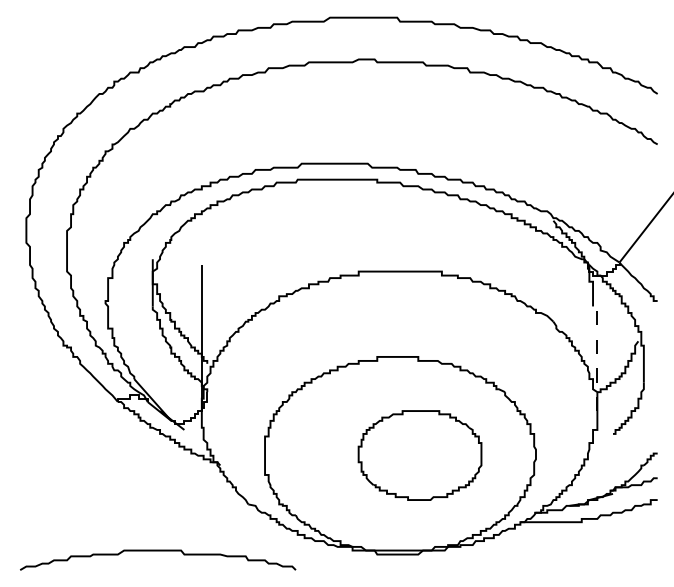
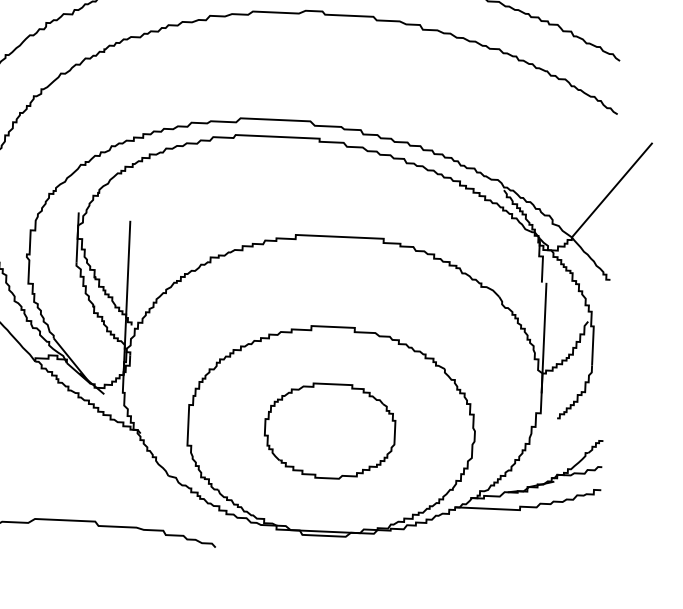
line: (597, 358) -> (544, 337), dashed -> solid
part: (419, 455) -> (329, 431), moved

